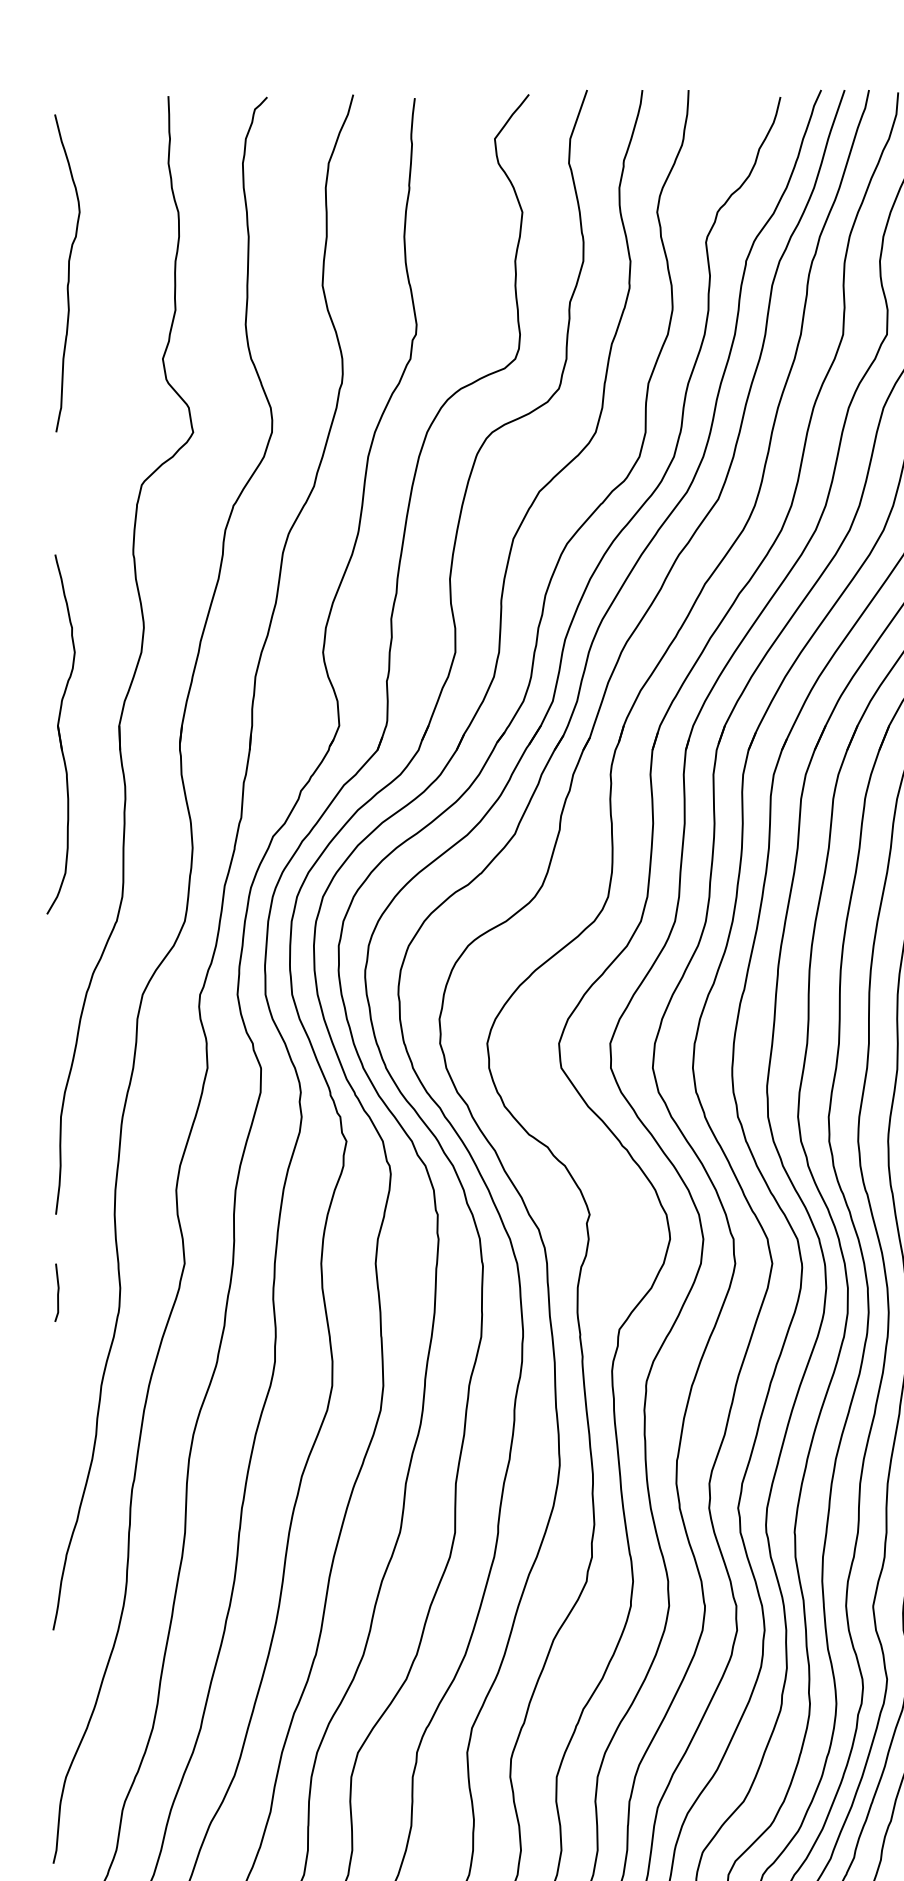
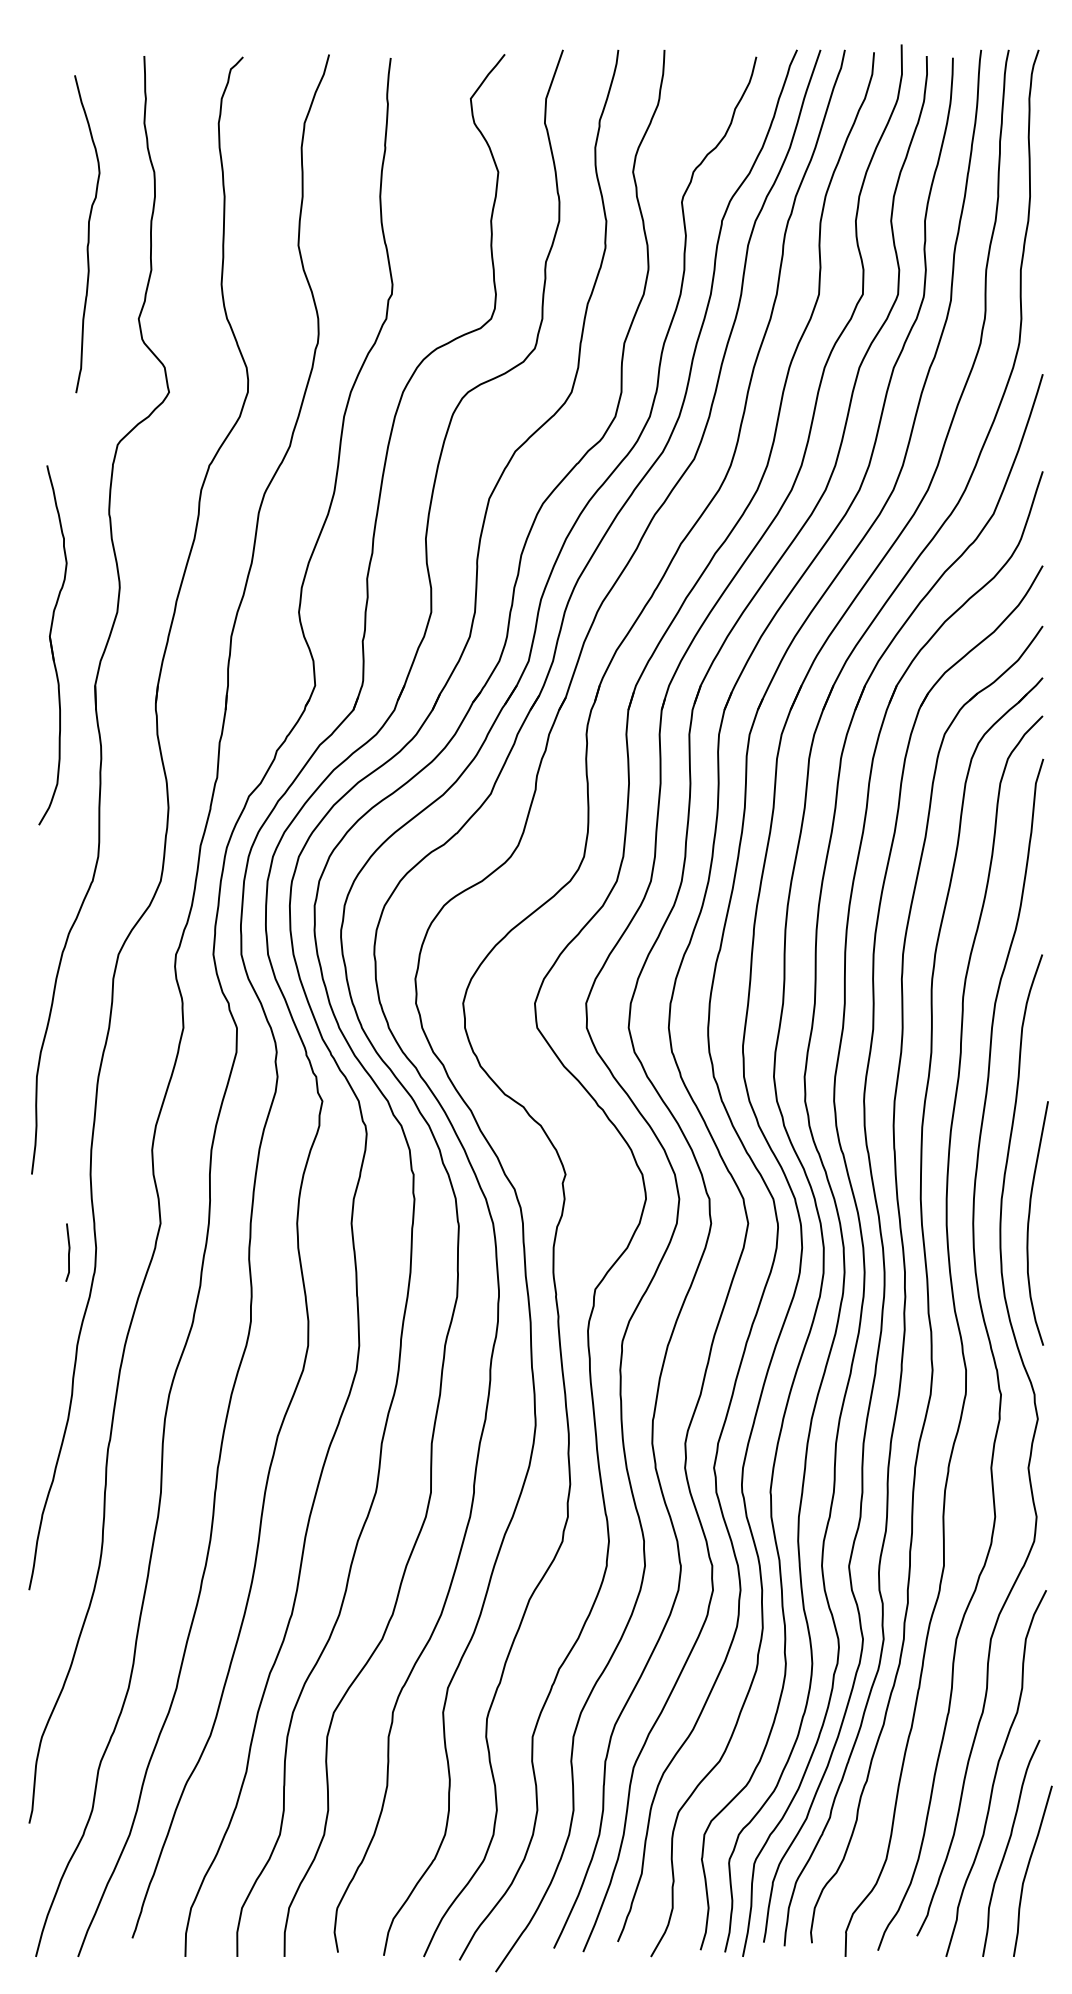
curve: (67, 273) -> (87, 234), moved
part: (60, 734) -> (52, 645), moved
line: (57, 1292) -> (68, 1252), moved

